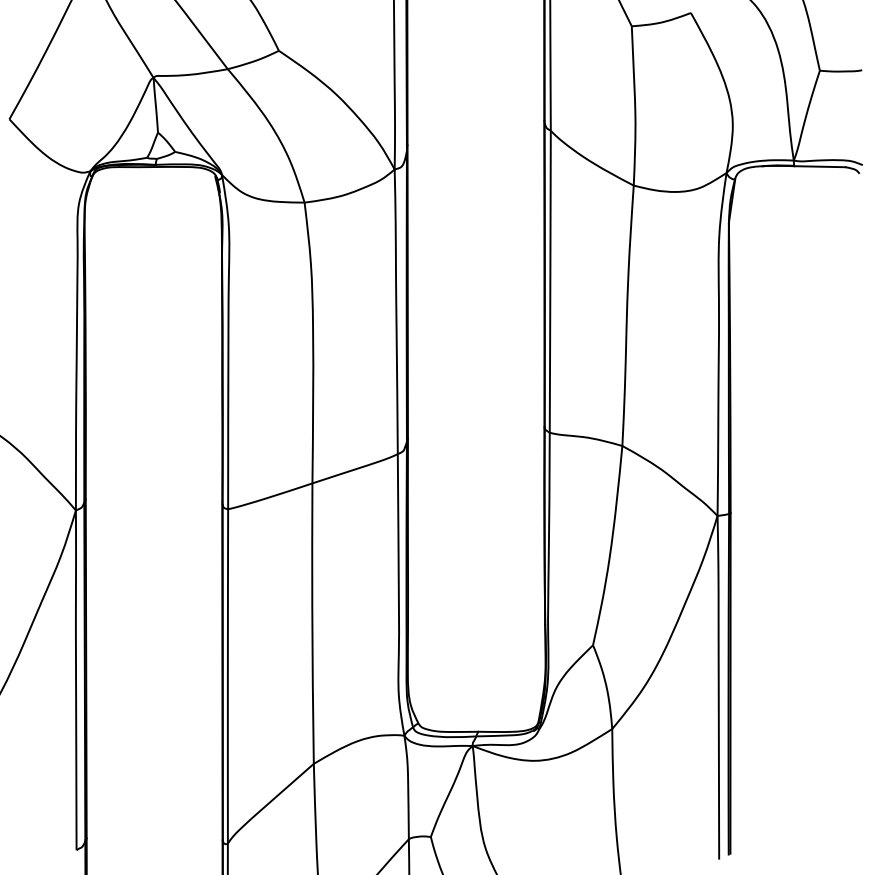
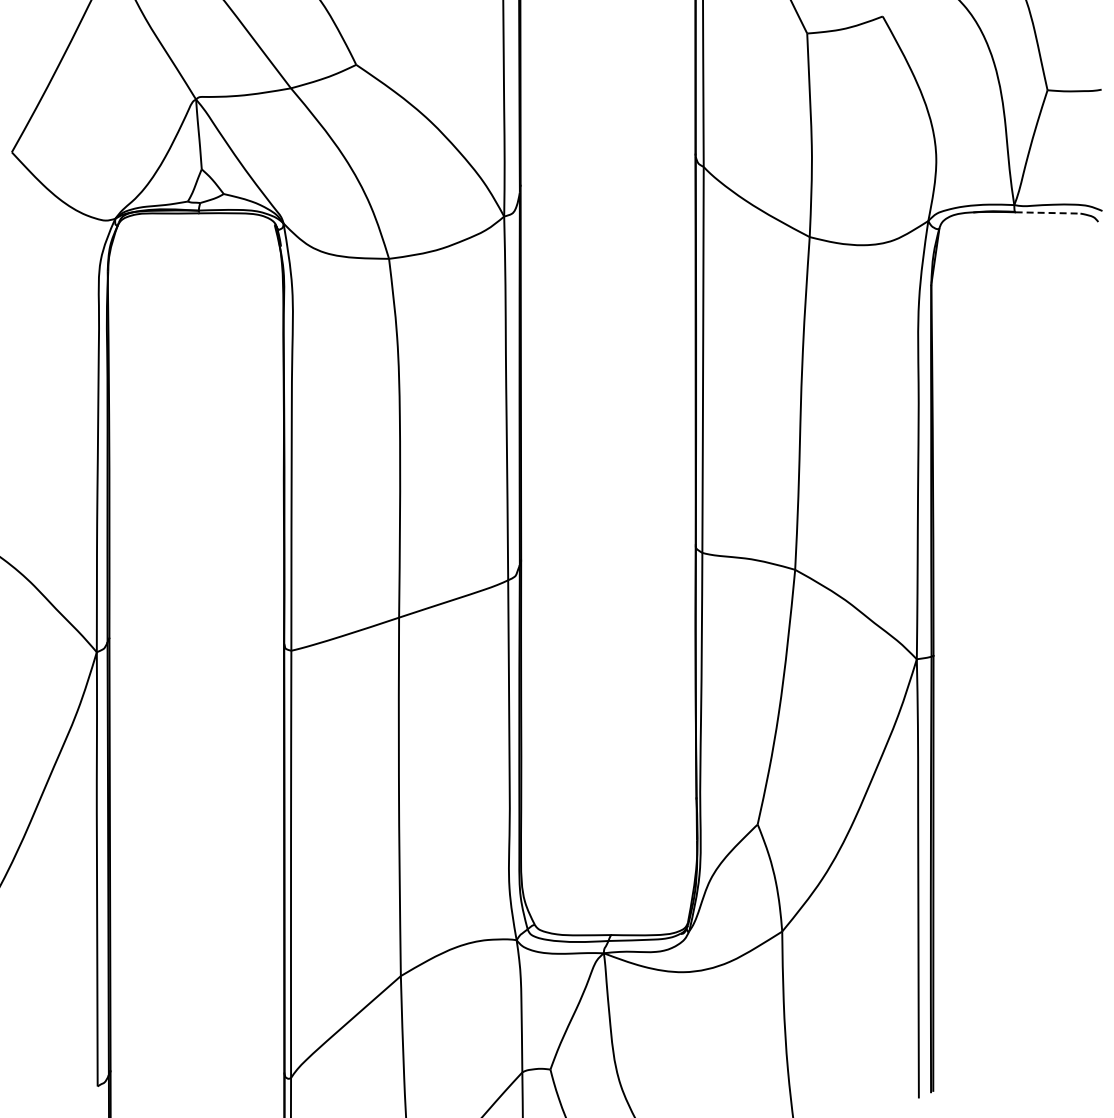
line: (820, 166) -> (1048, 212), solid -> dashed

